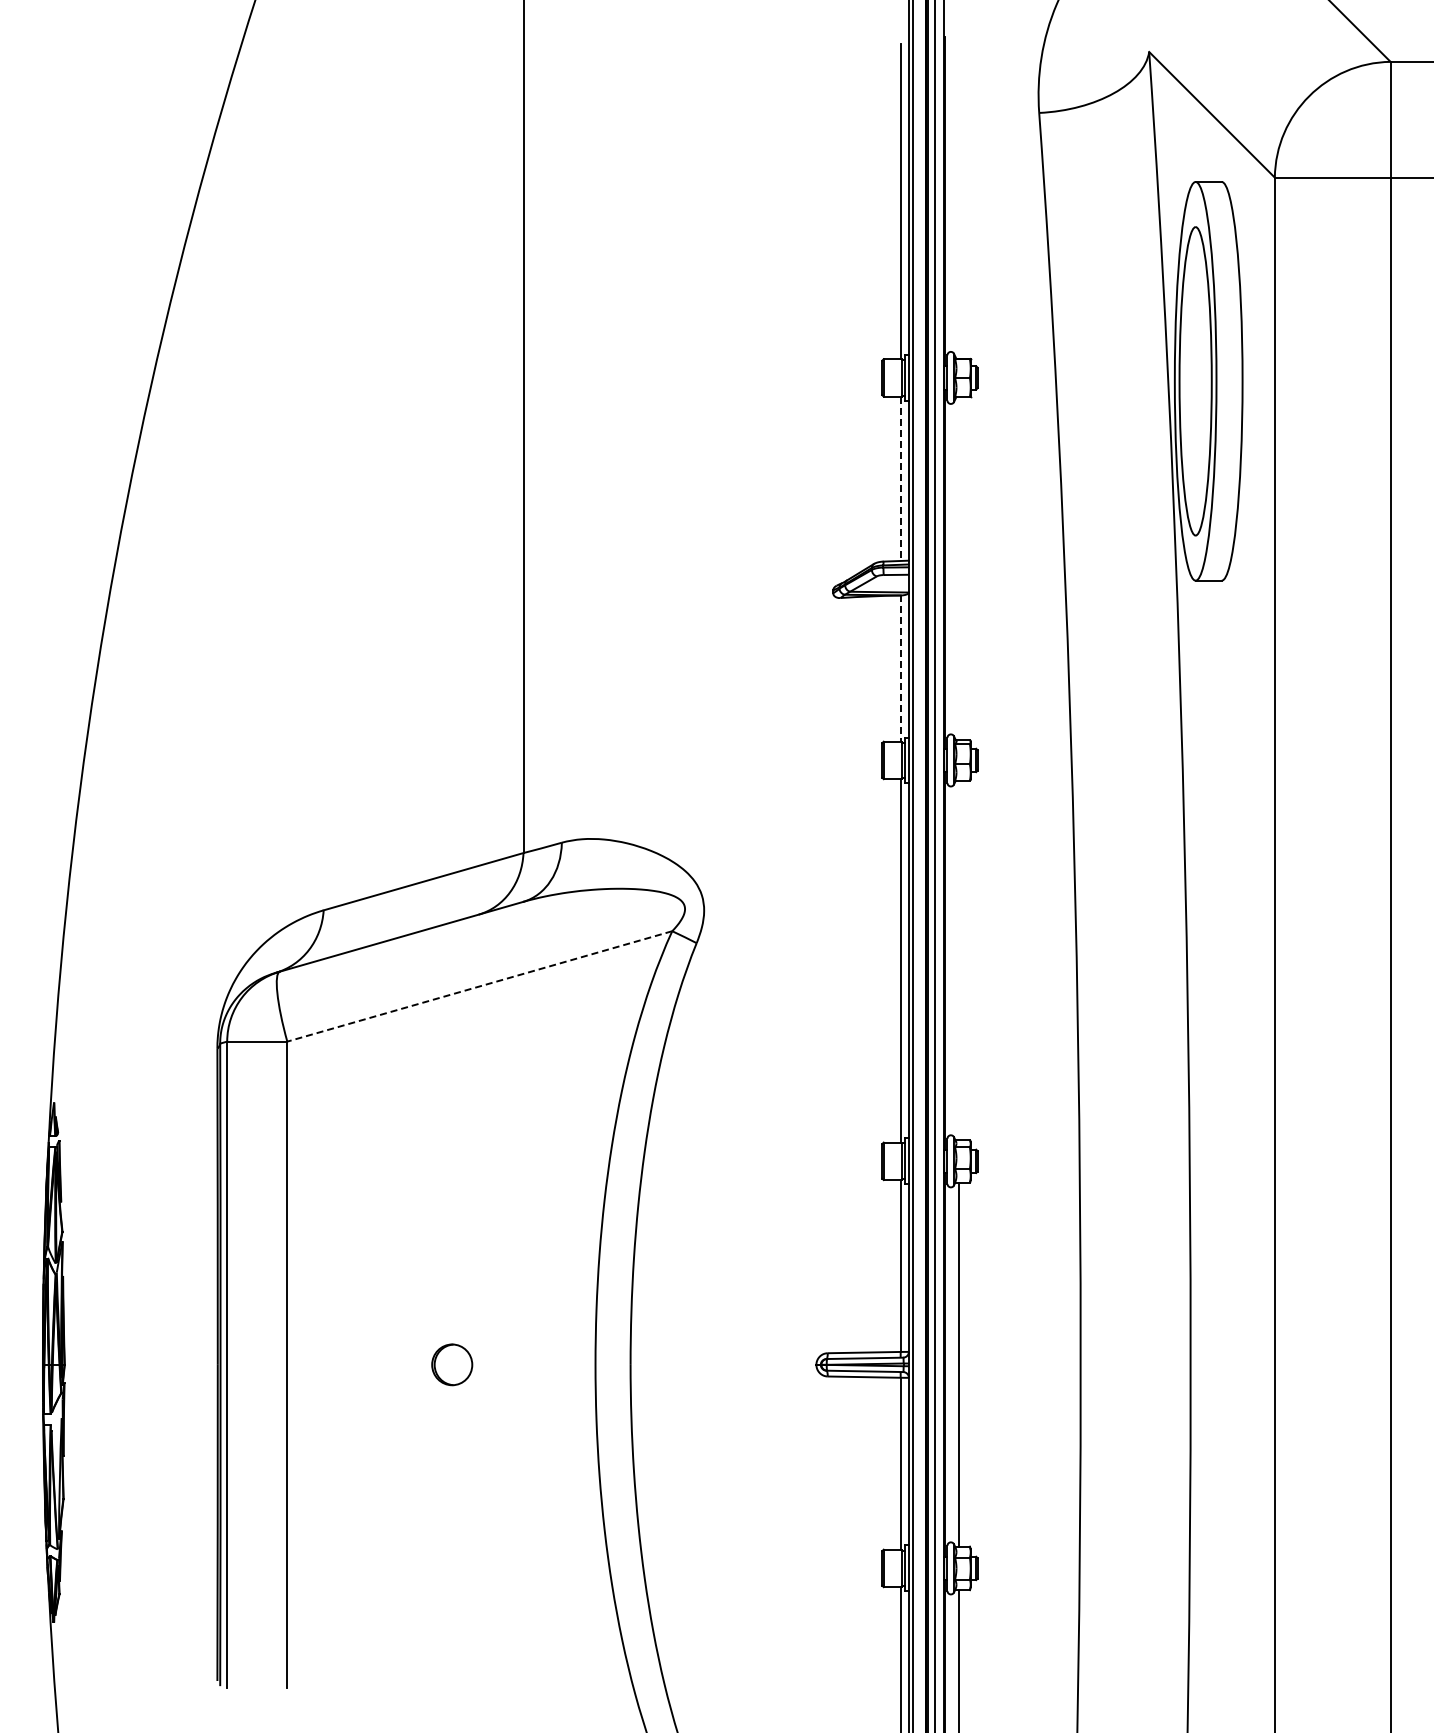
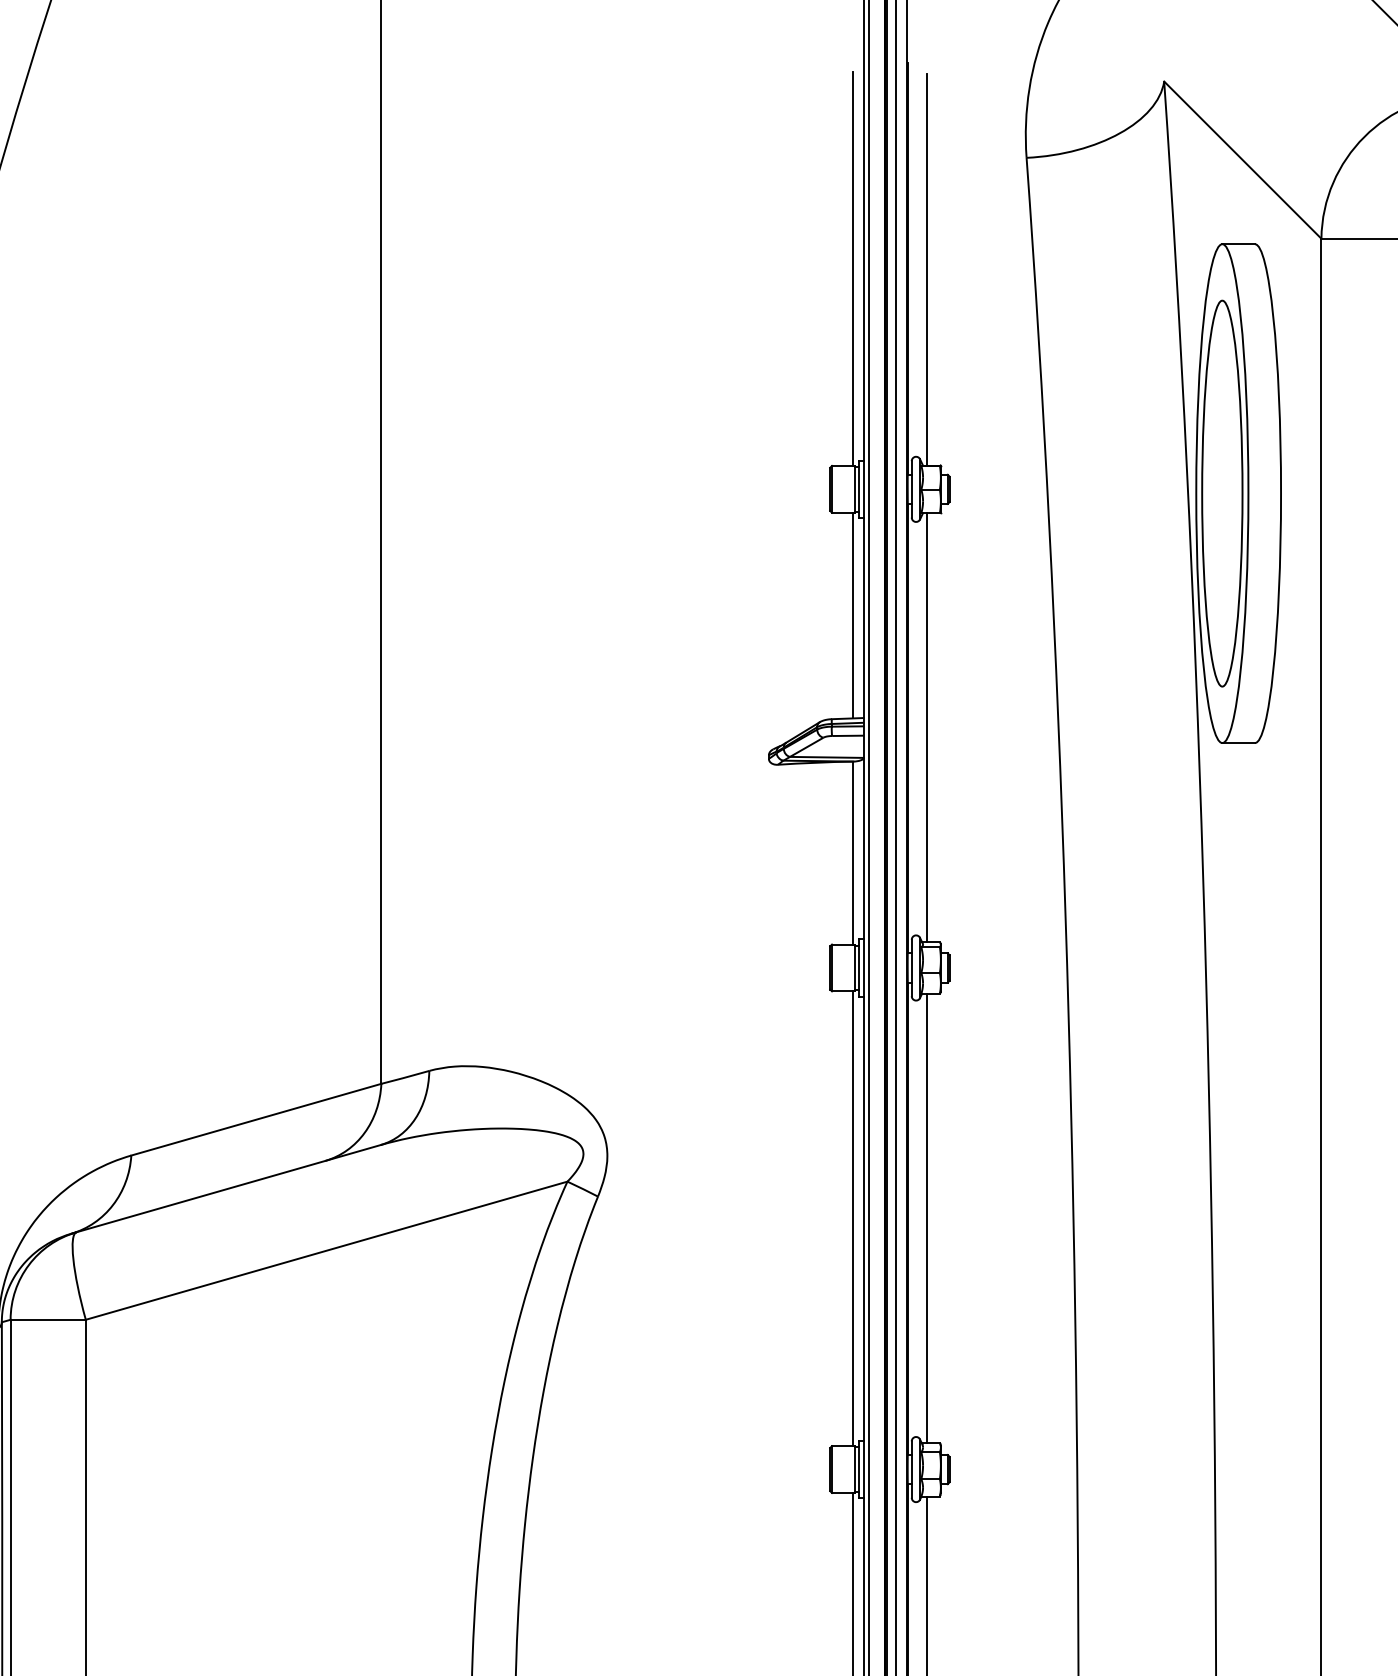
line: (959, 201) -> (926, 268), added
line: (900, 479) -> (853, 616), dashed -> solid
line: (959, 567) -> (926, 726), added
line: (900, 669) -> (853, 854), dashed -> solid
line: (959, 960) -> (926, 1218), added
line: (479, 986) -> (326, 1250), dashed -> solid

